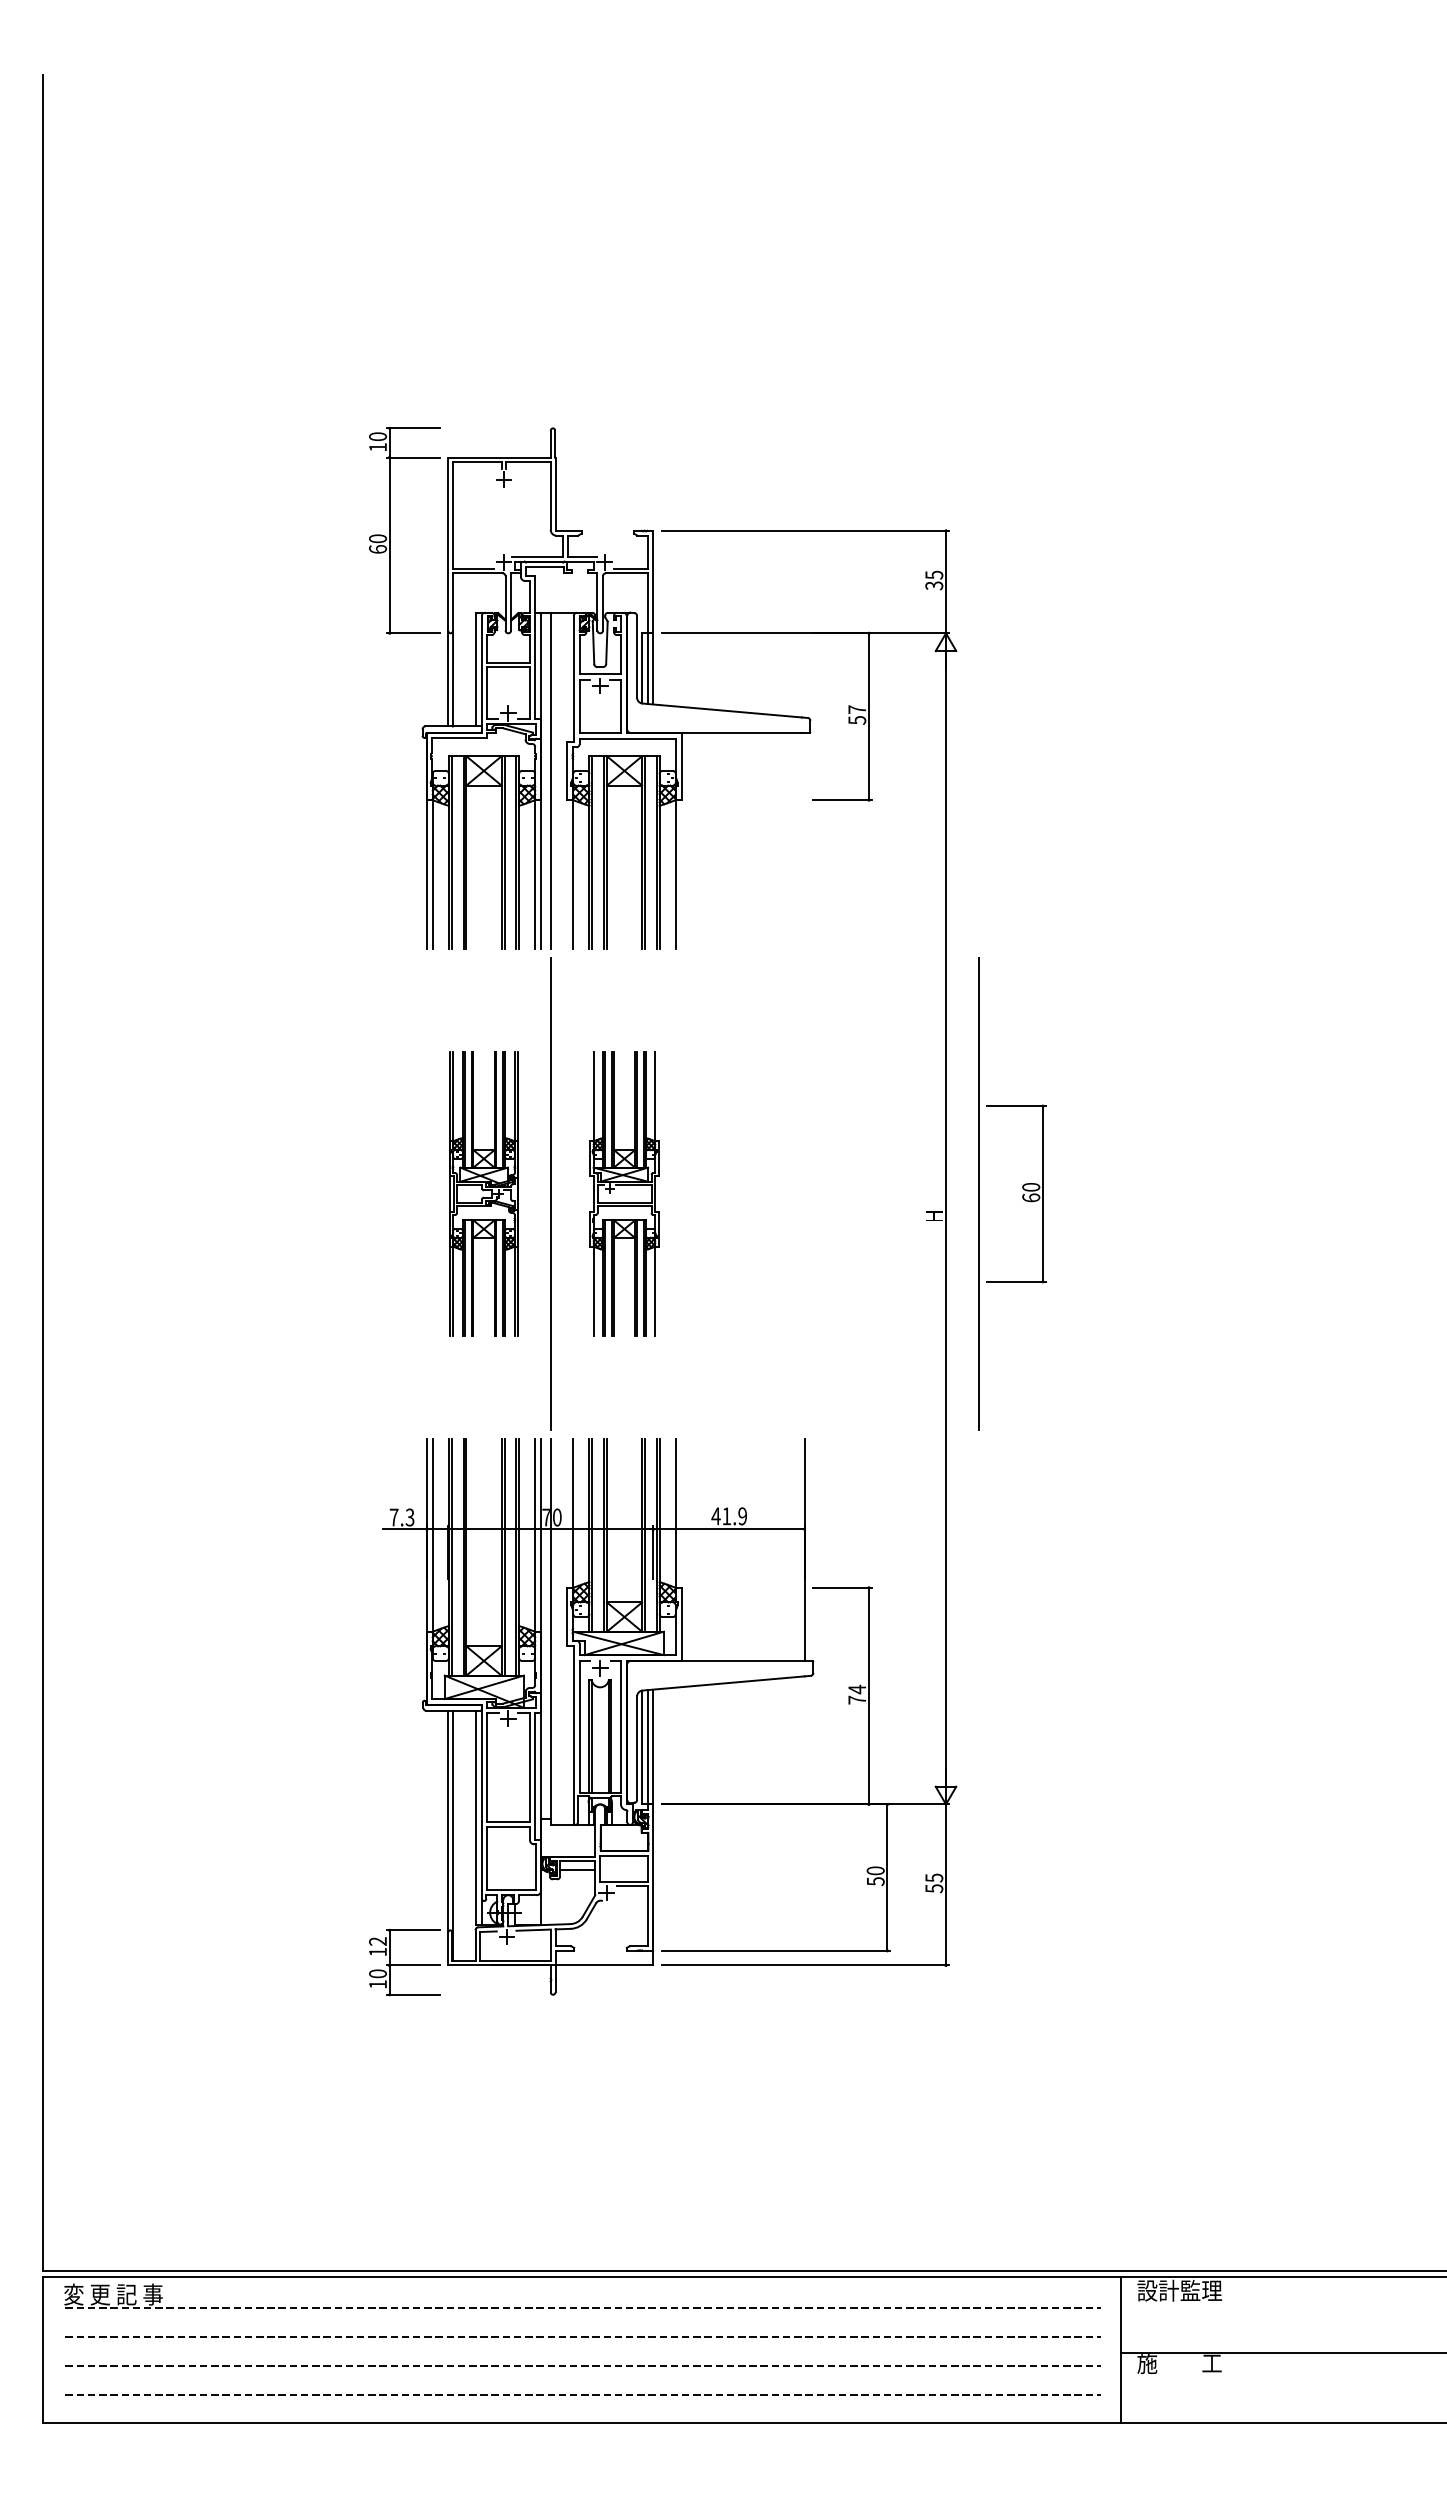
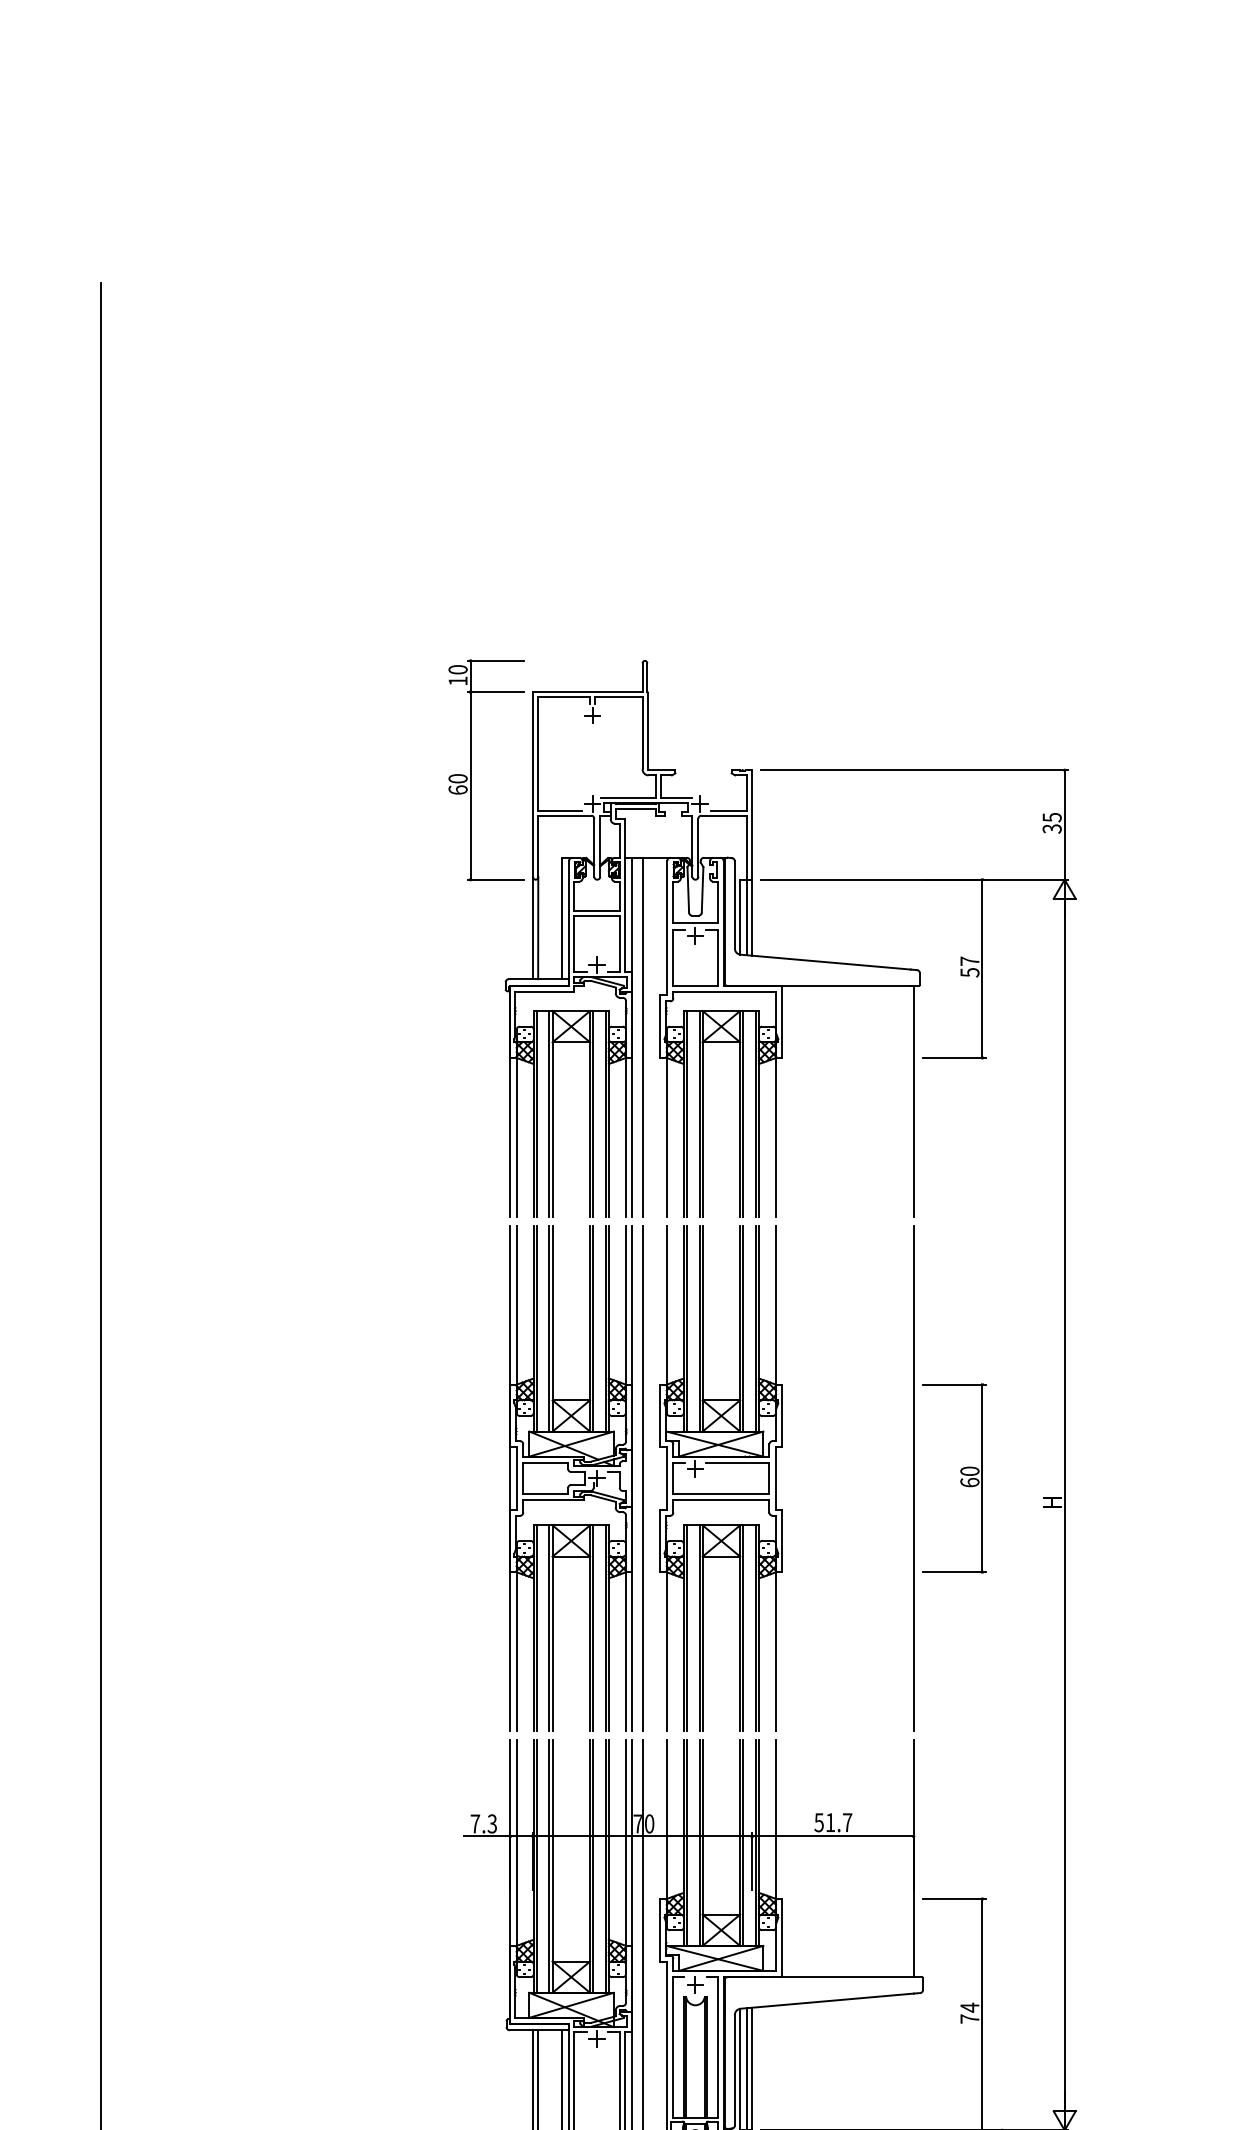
line: (804, 840) -> (913, 1100), added
part: (483, 1193) -> (570, 1477), size x1.67
part: (624, 1193) -> (721, 1477), size x1.67
part: (1022, 1195) -> (960, 1480), moved
text: (729, 1516) -> (833, 1822), 41.9 -> 51.7

